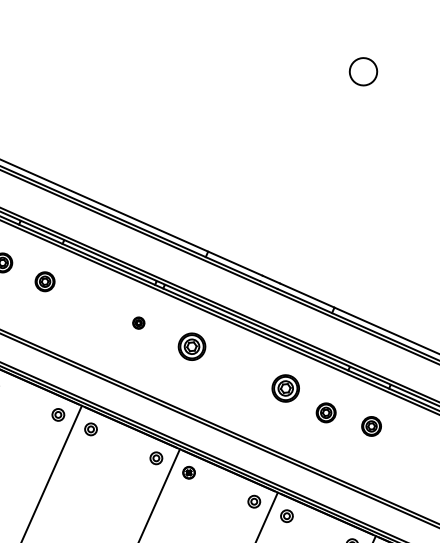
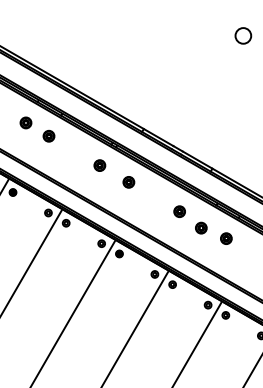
part: (138, 323) -> (99, 165), size x1.67
part: (191, 347) -> (128, 182), size x0.71
part: (285, 388) -> (179, 211), size x0.71

